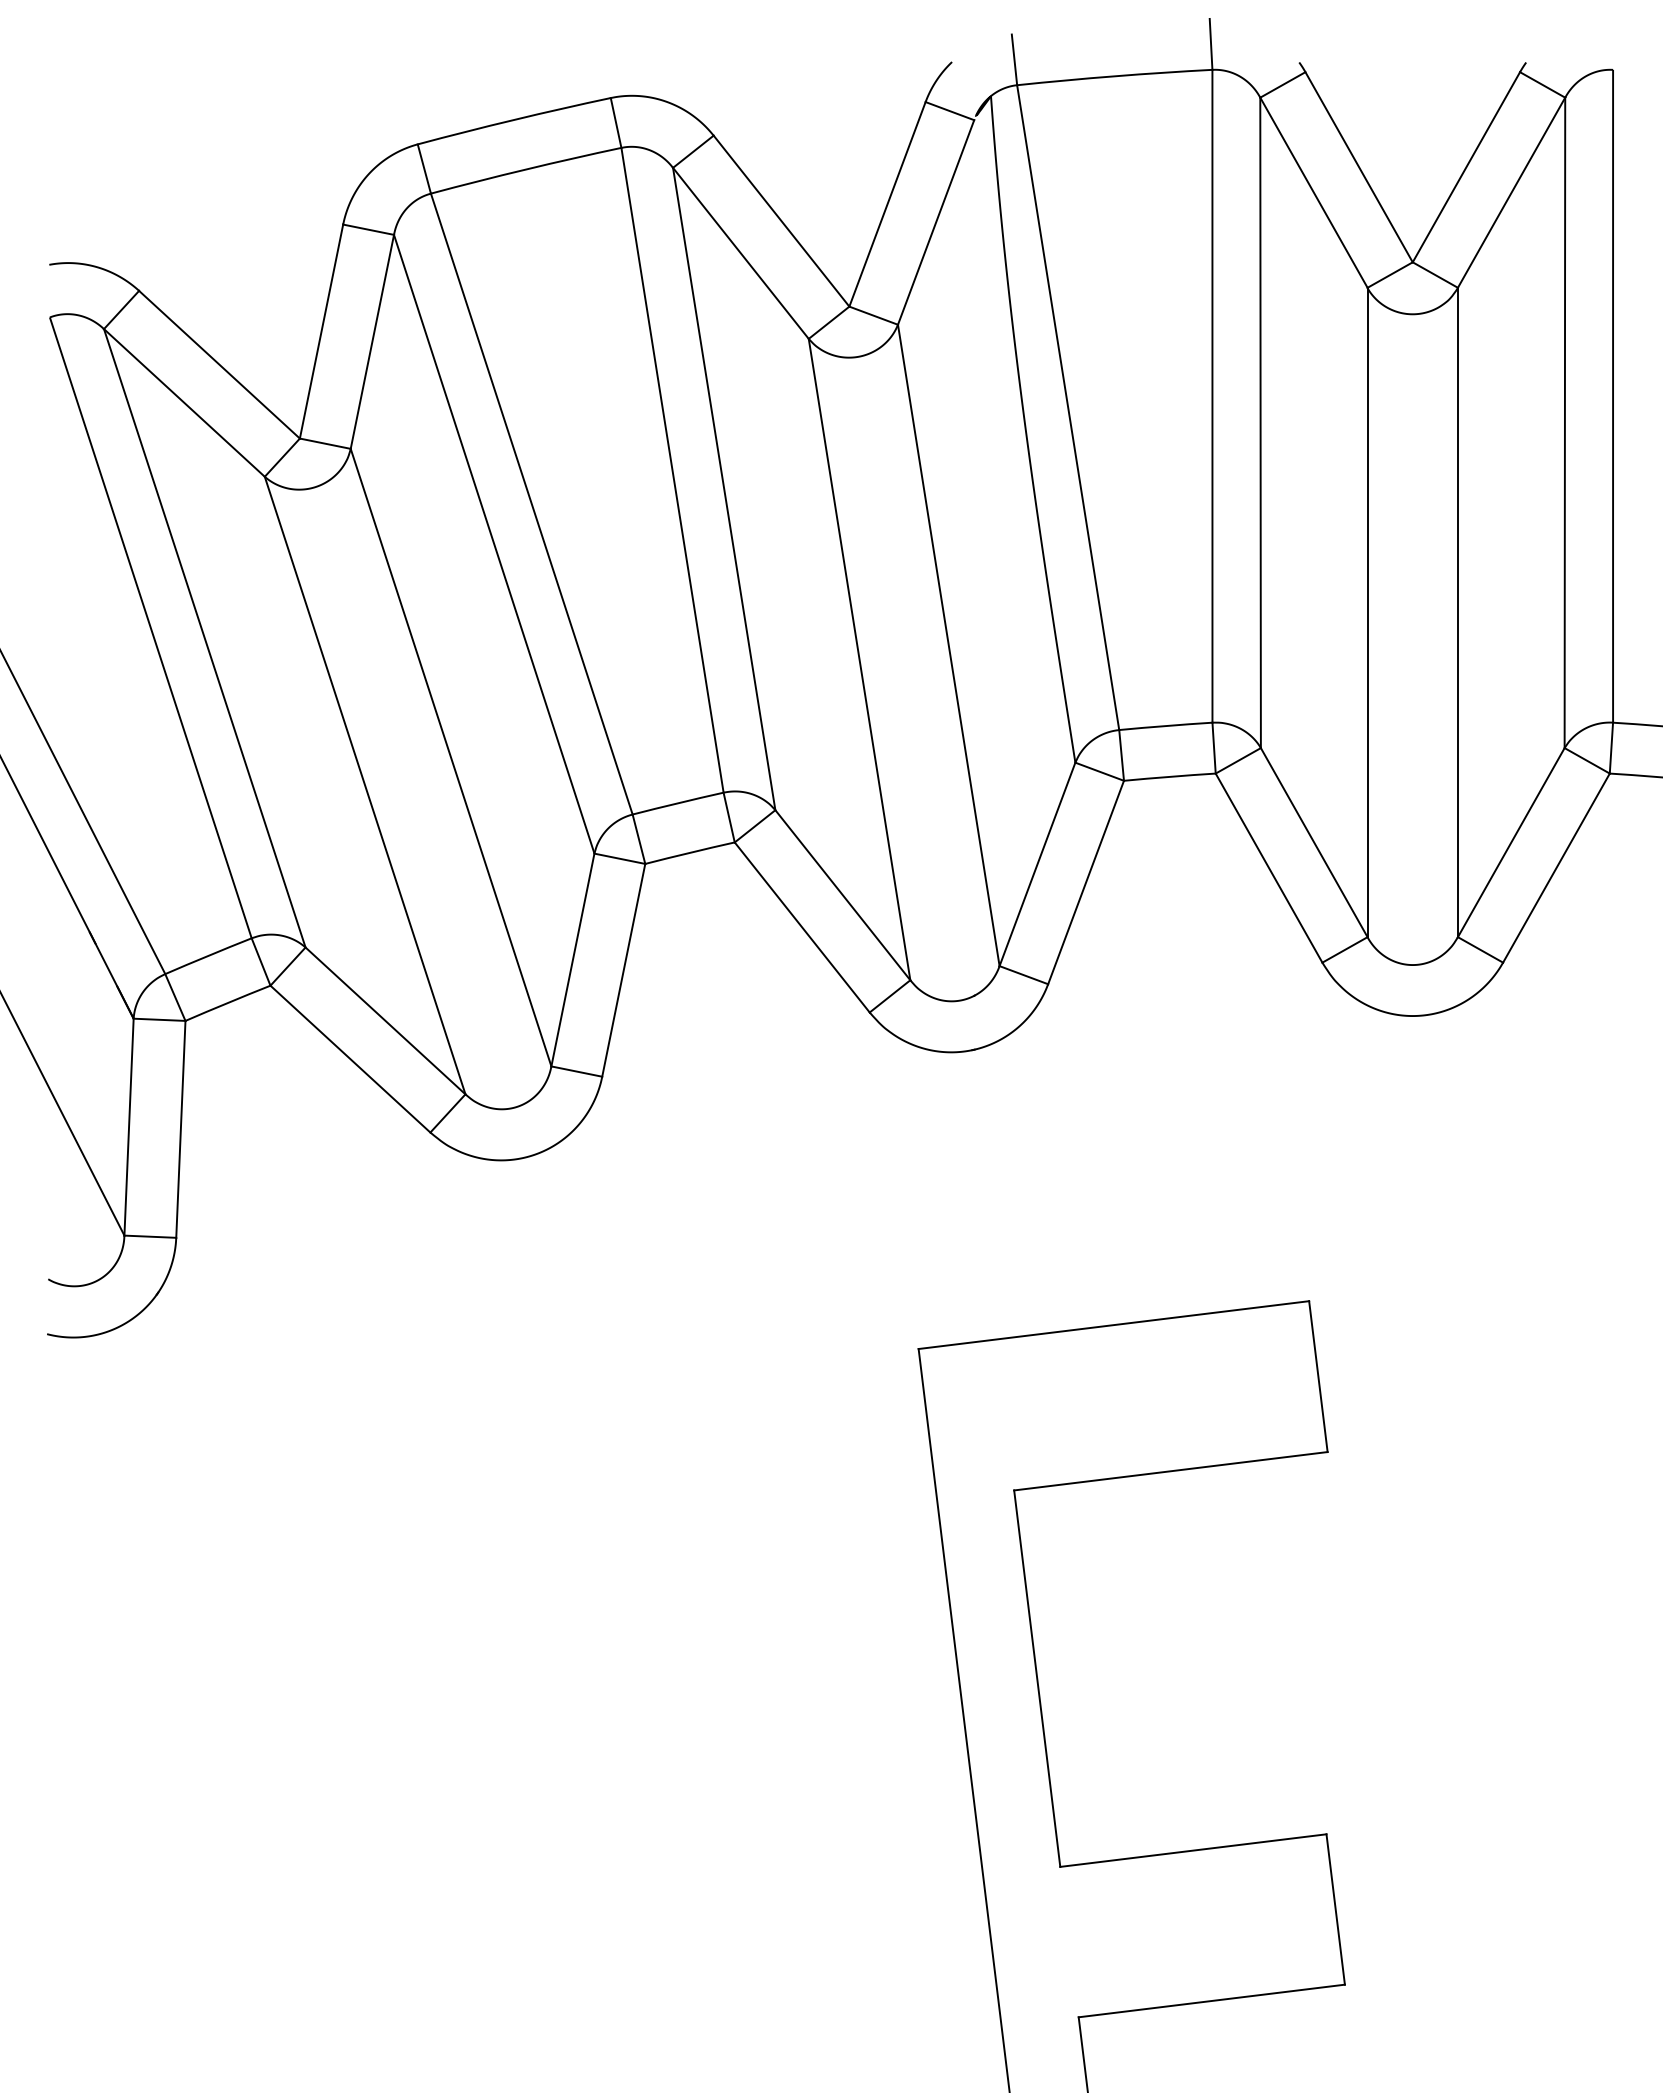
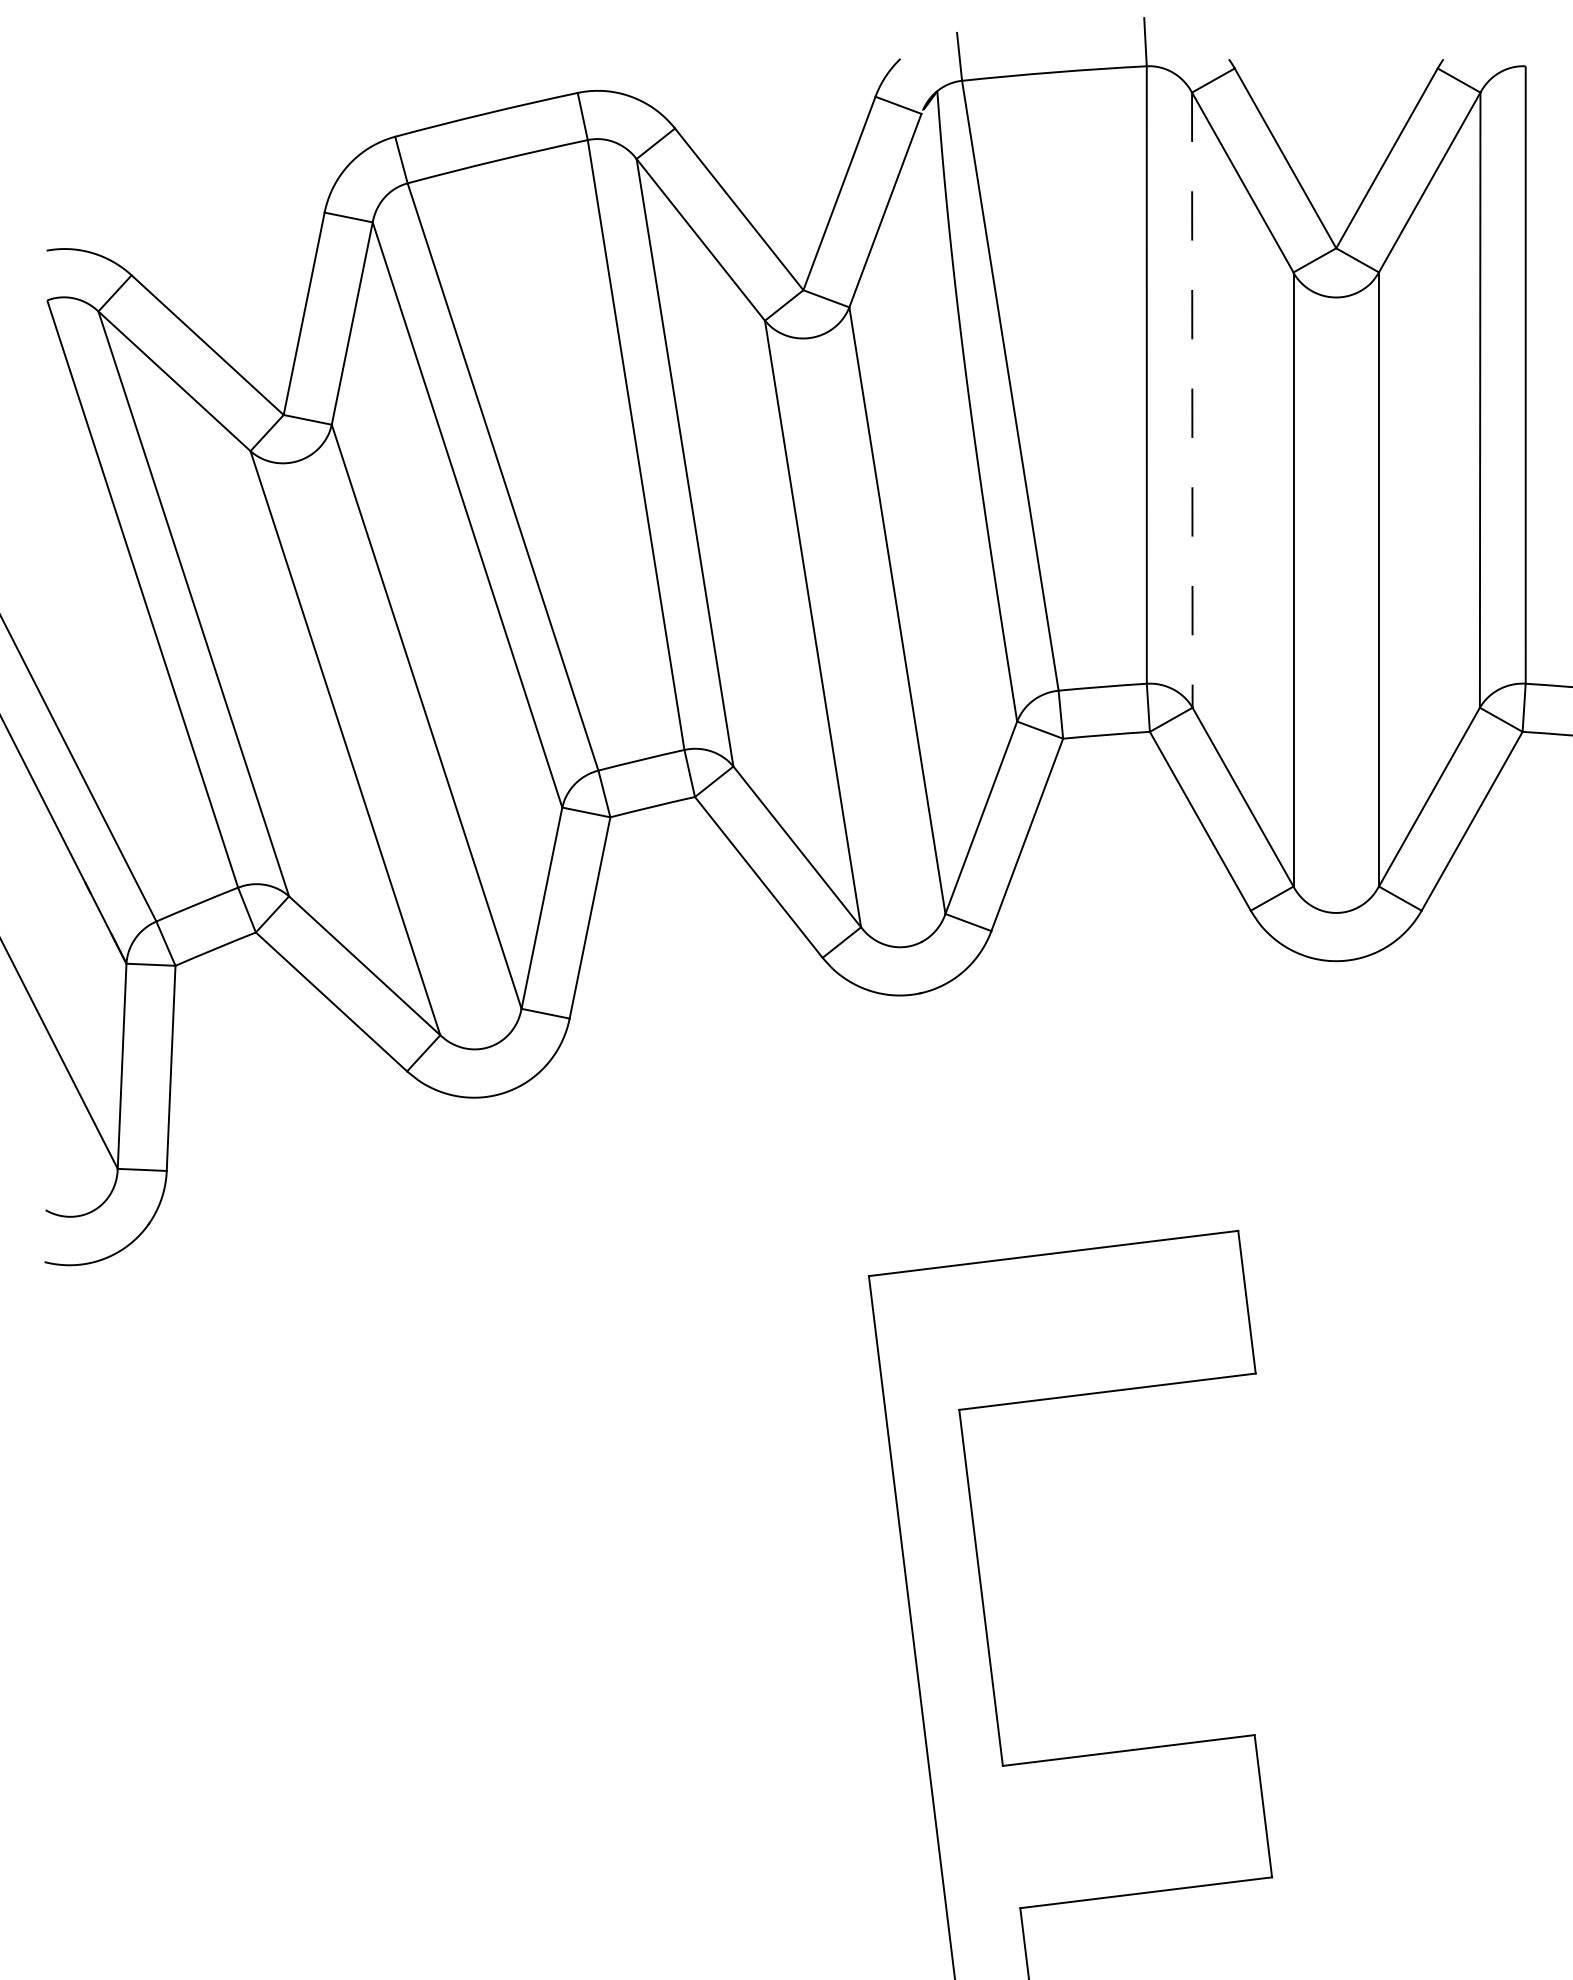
line: (1260, 423) -> (1192, 400), solid -> dashed

